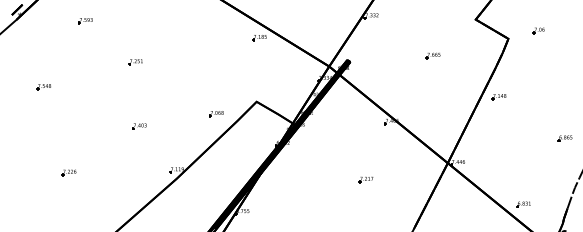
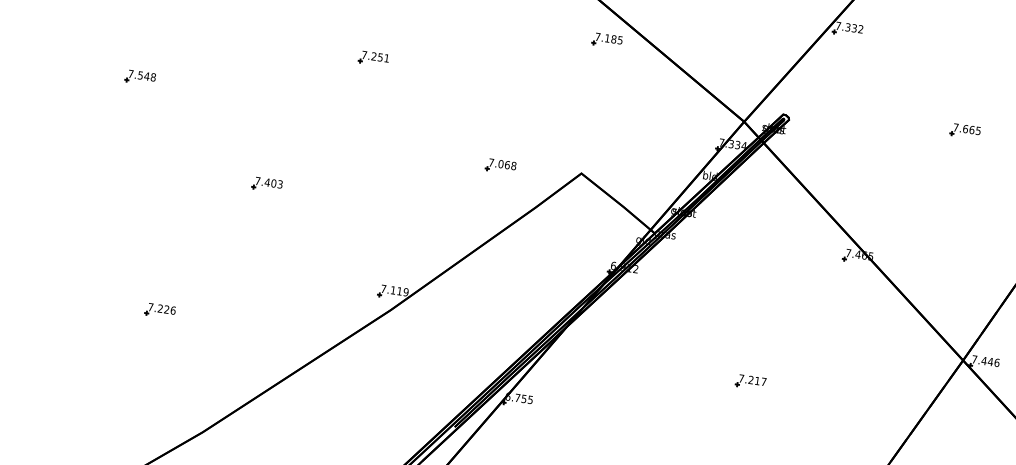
part: (135, 62) -> (373, 59), moved
part: (216, 114) -> (500, 167), moved
part: (139, 126) -> (267, 184), moved
part: (68, 172) -> (159, 310), moved
part: (365, 179) -> (749, 381), moved

